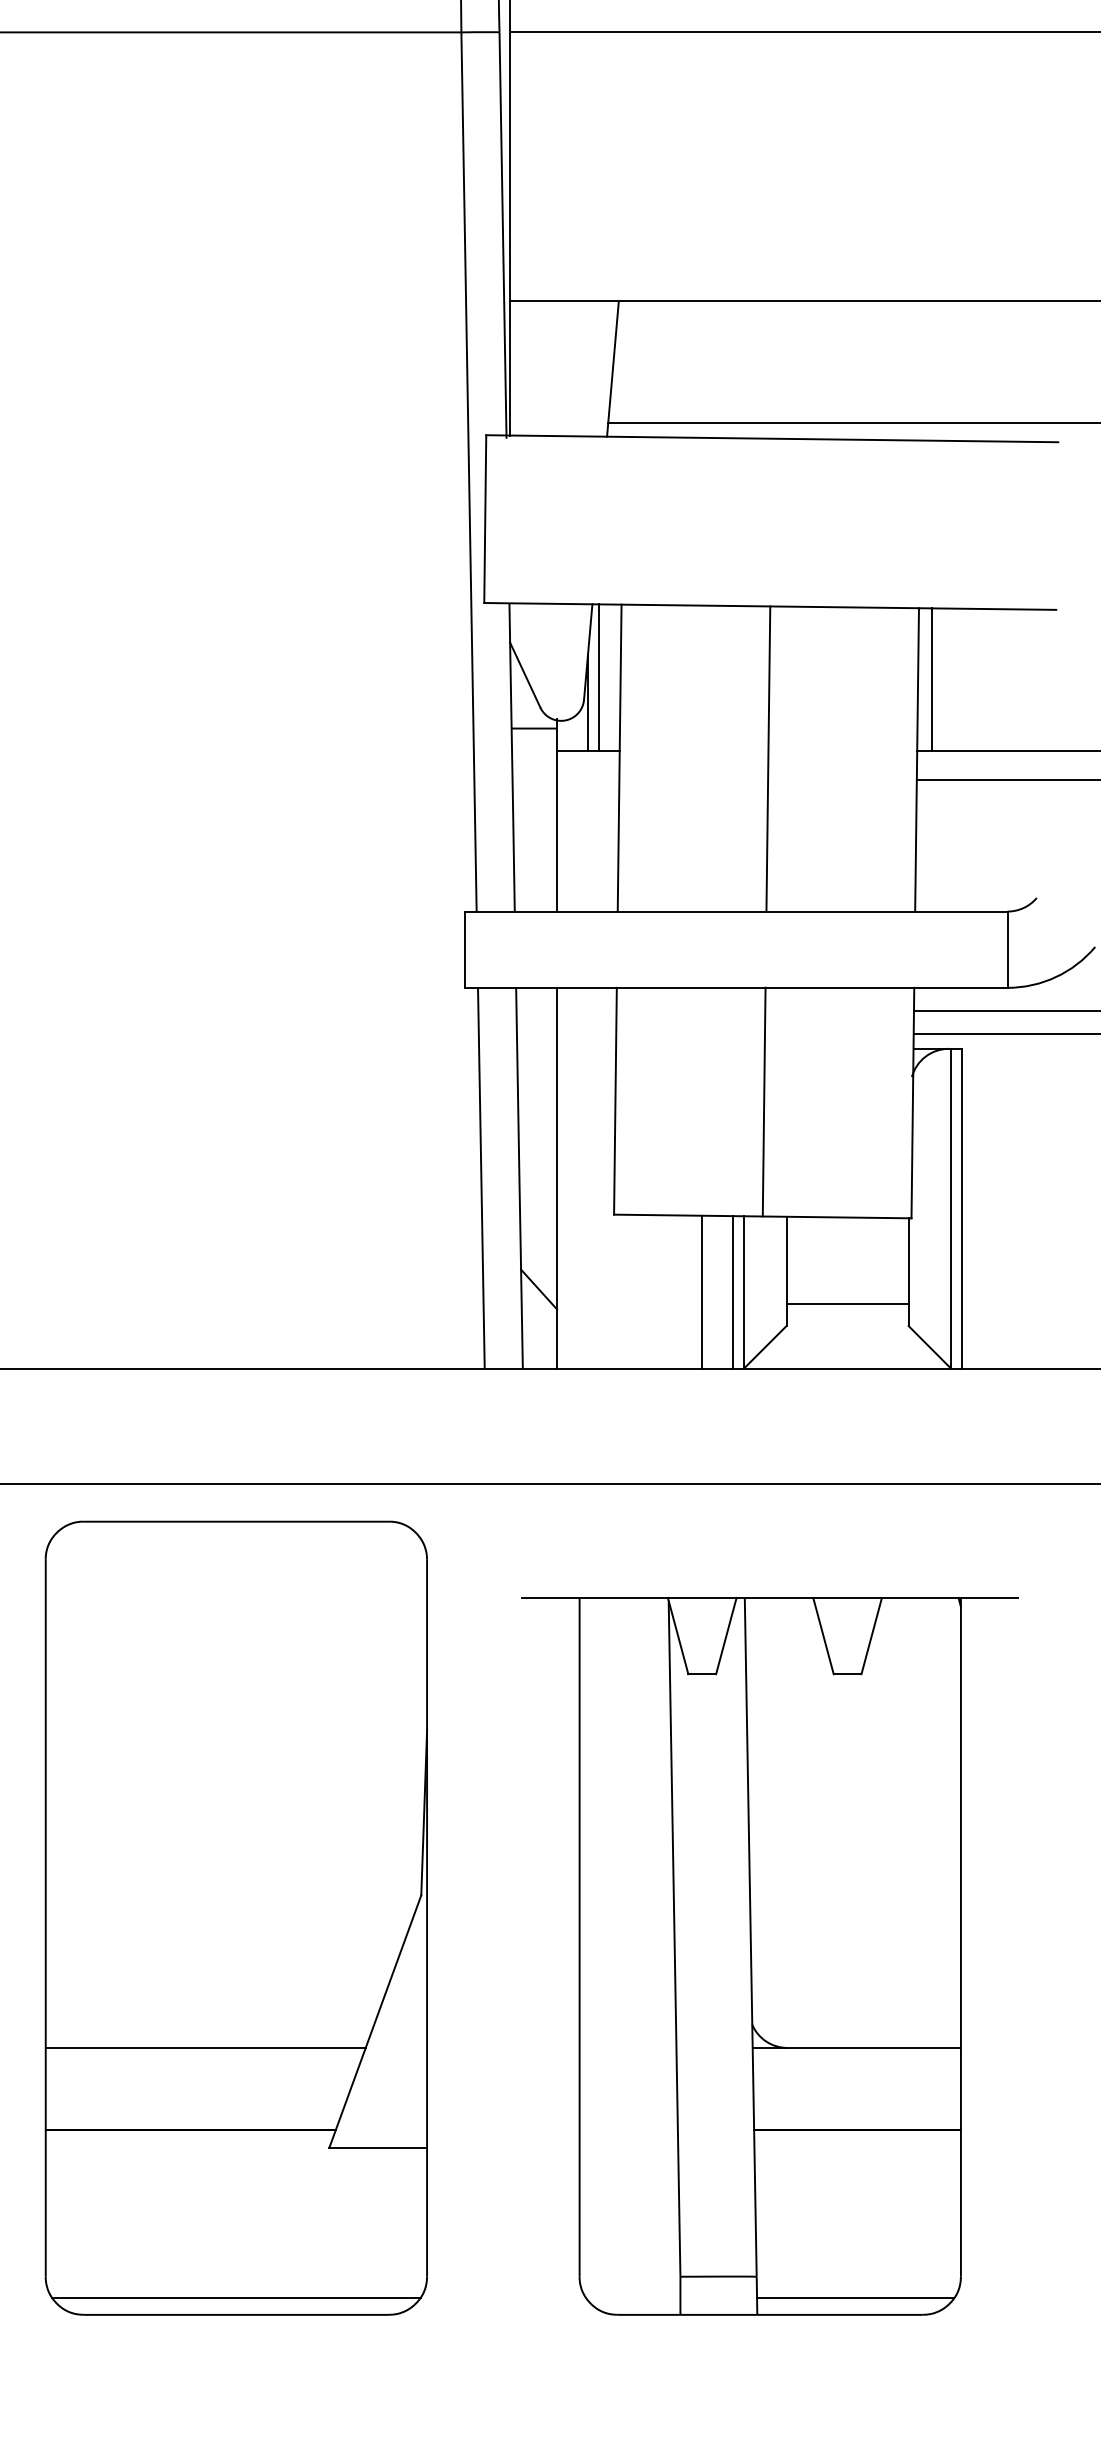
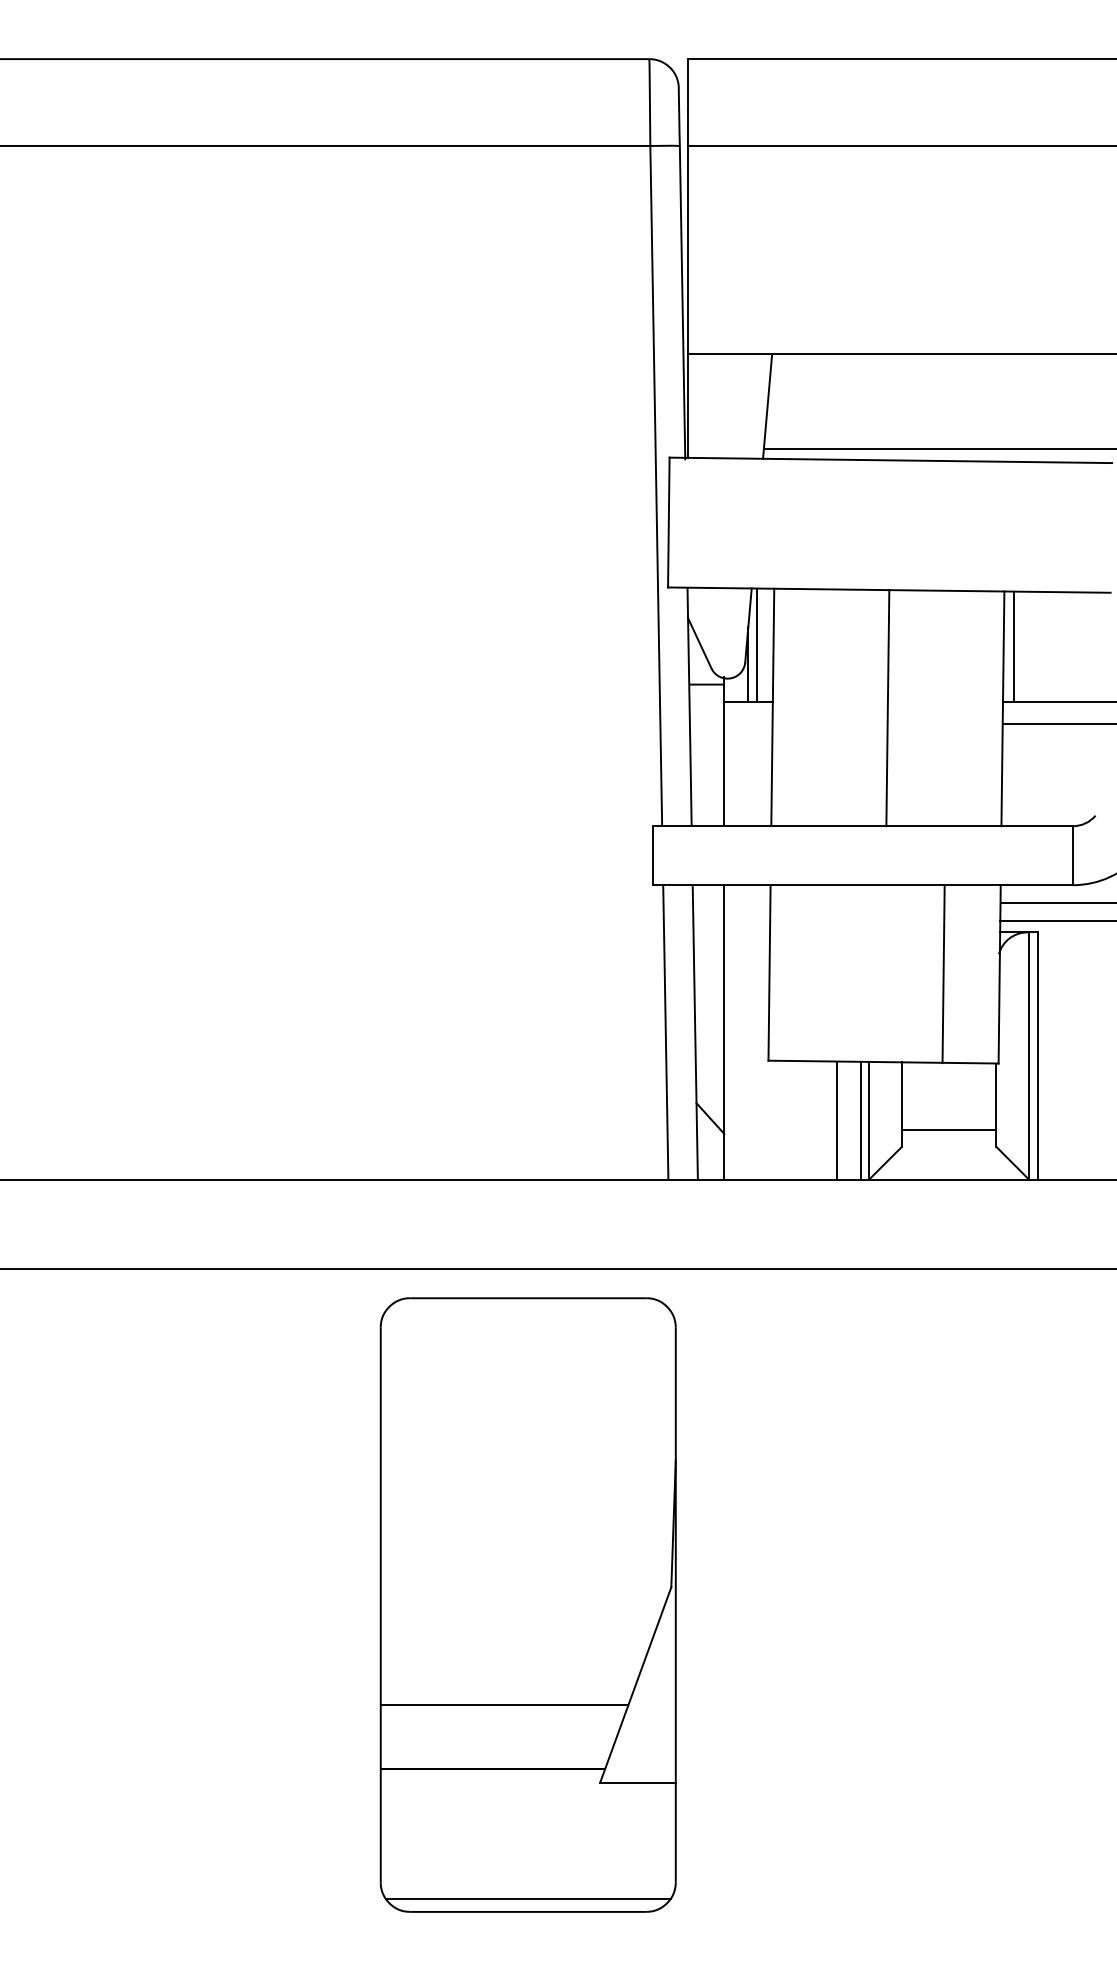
line: (764, 1101) -> (943, 974), moved
part: (235, 1917) -> (527, 1604), moved
part: (770, 1956) -> (889, 1634), removed

